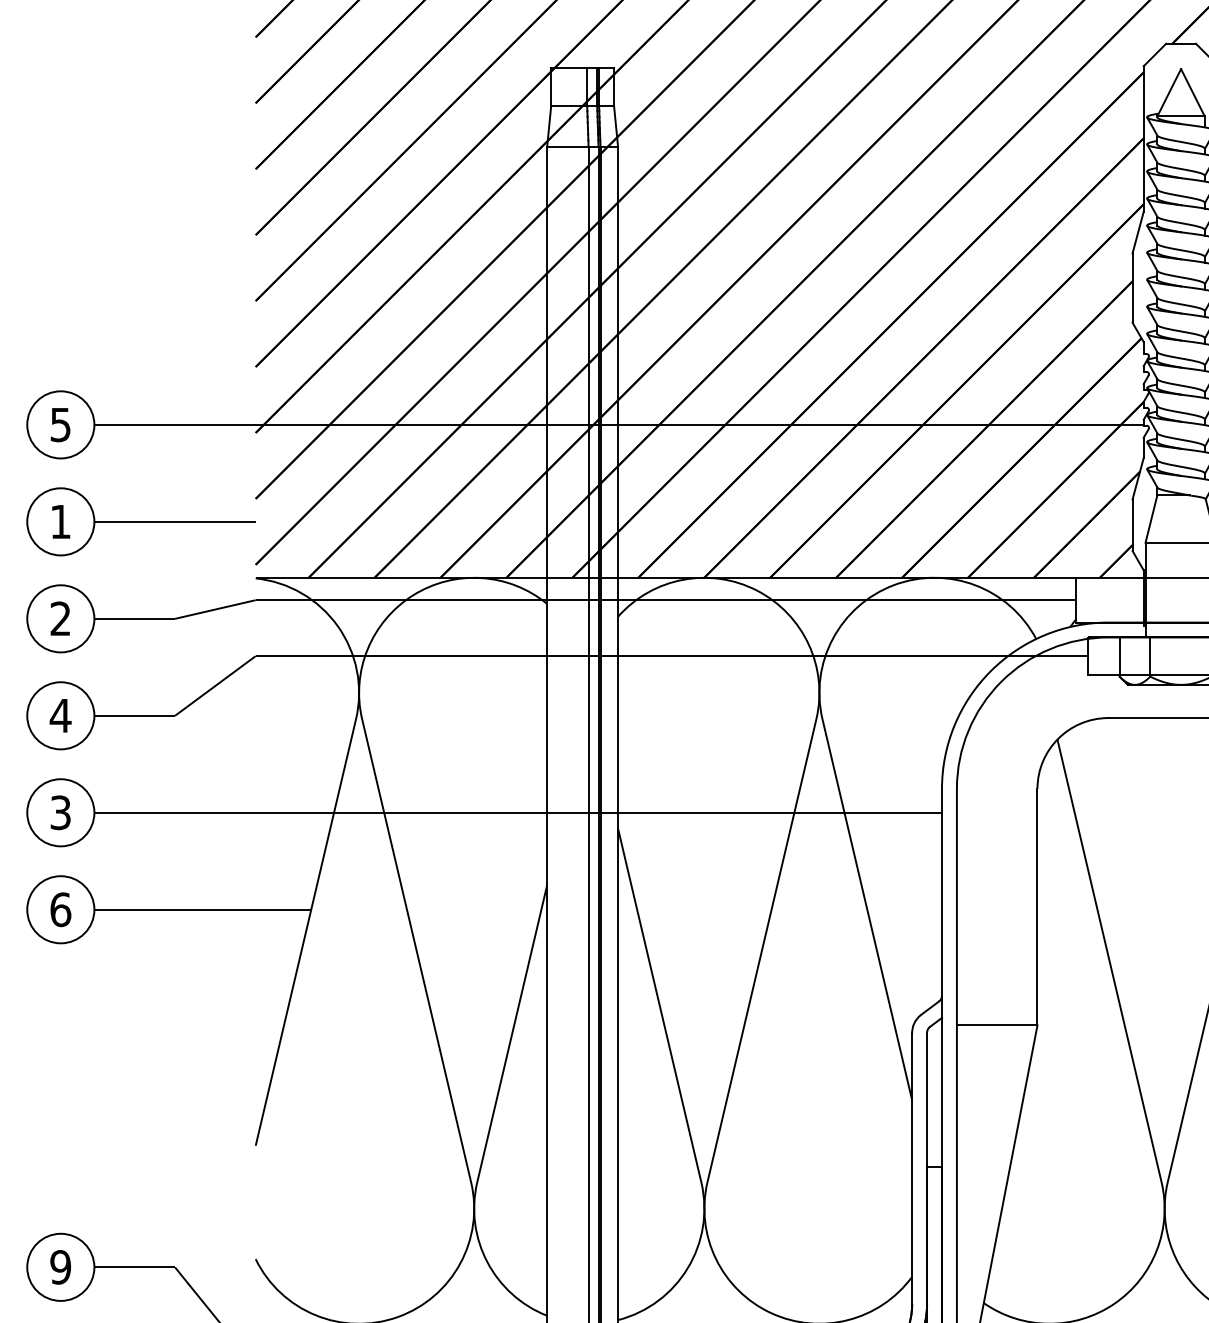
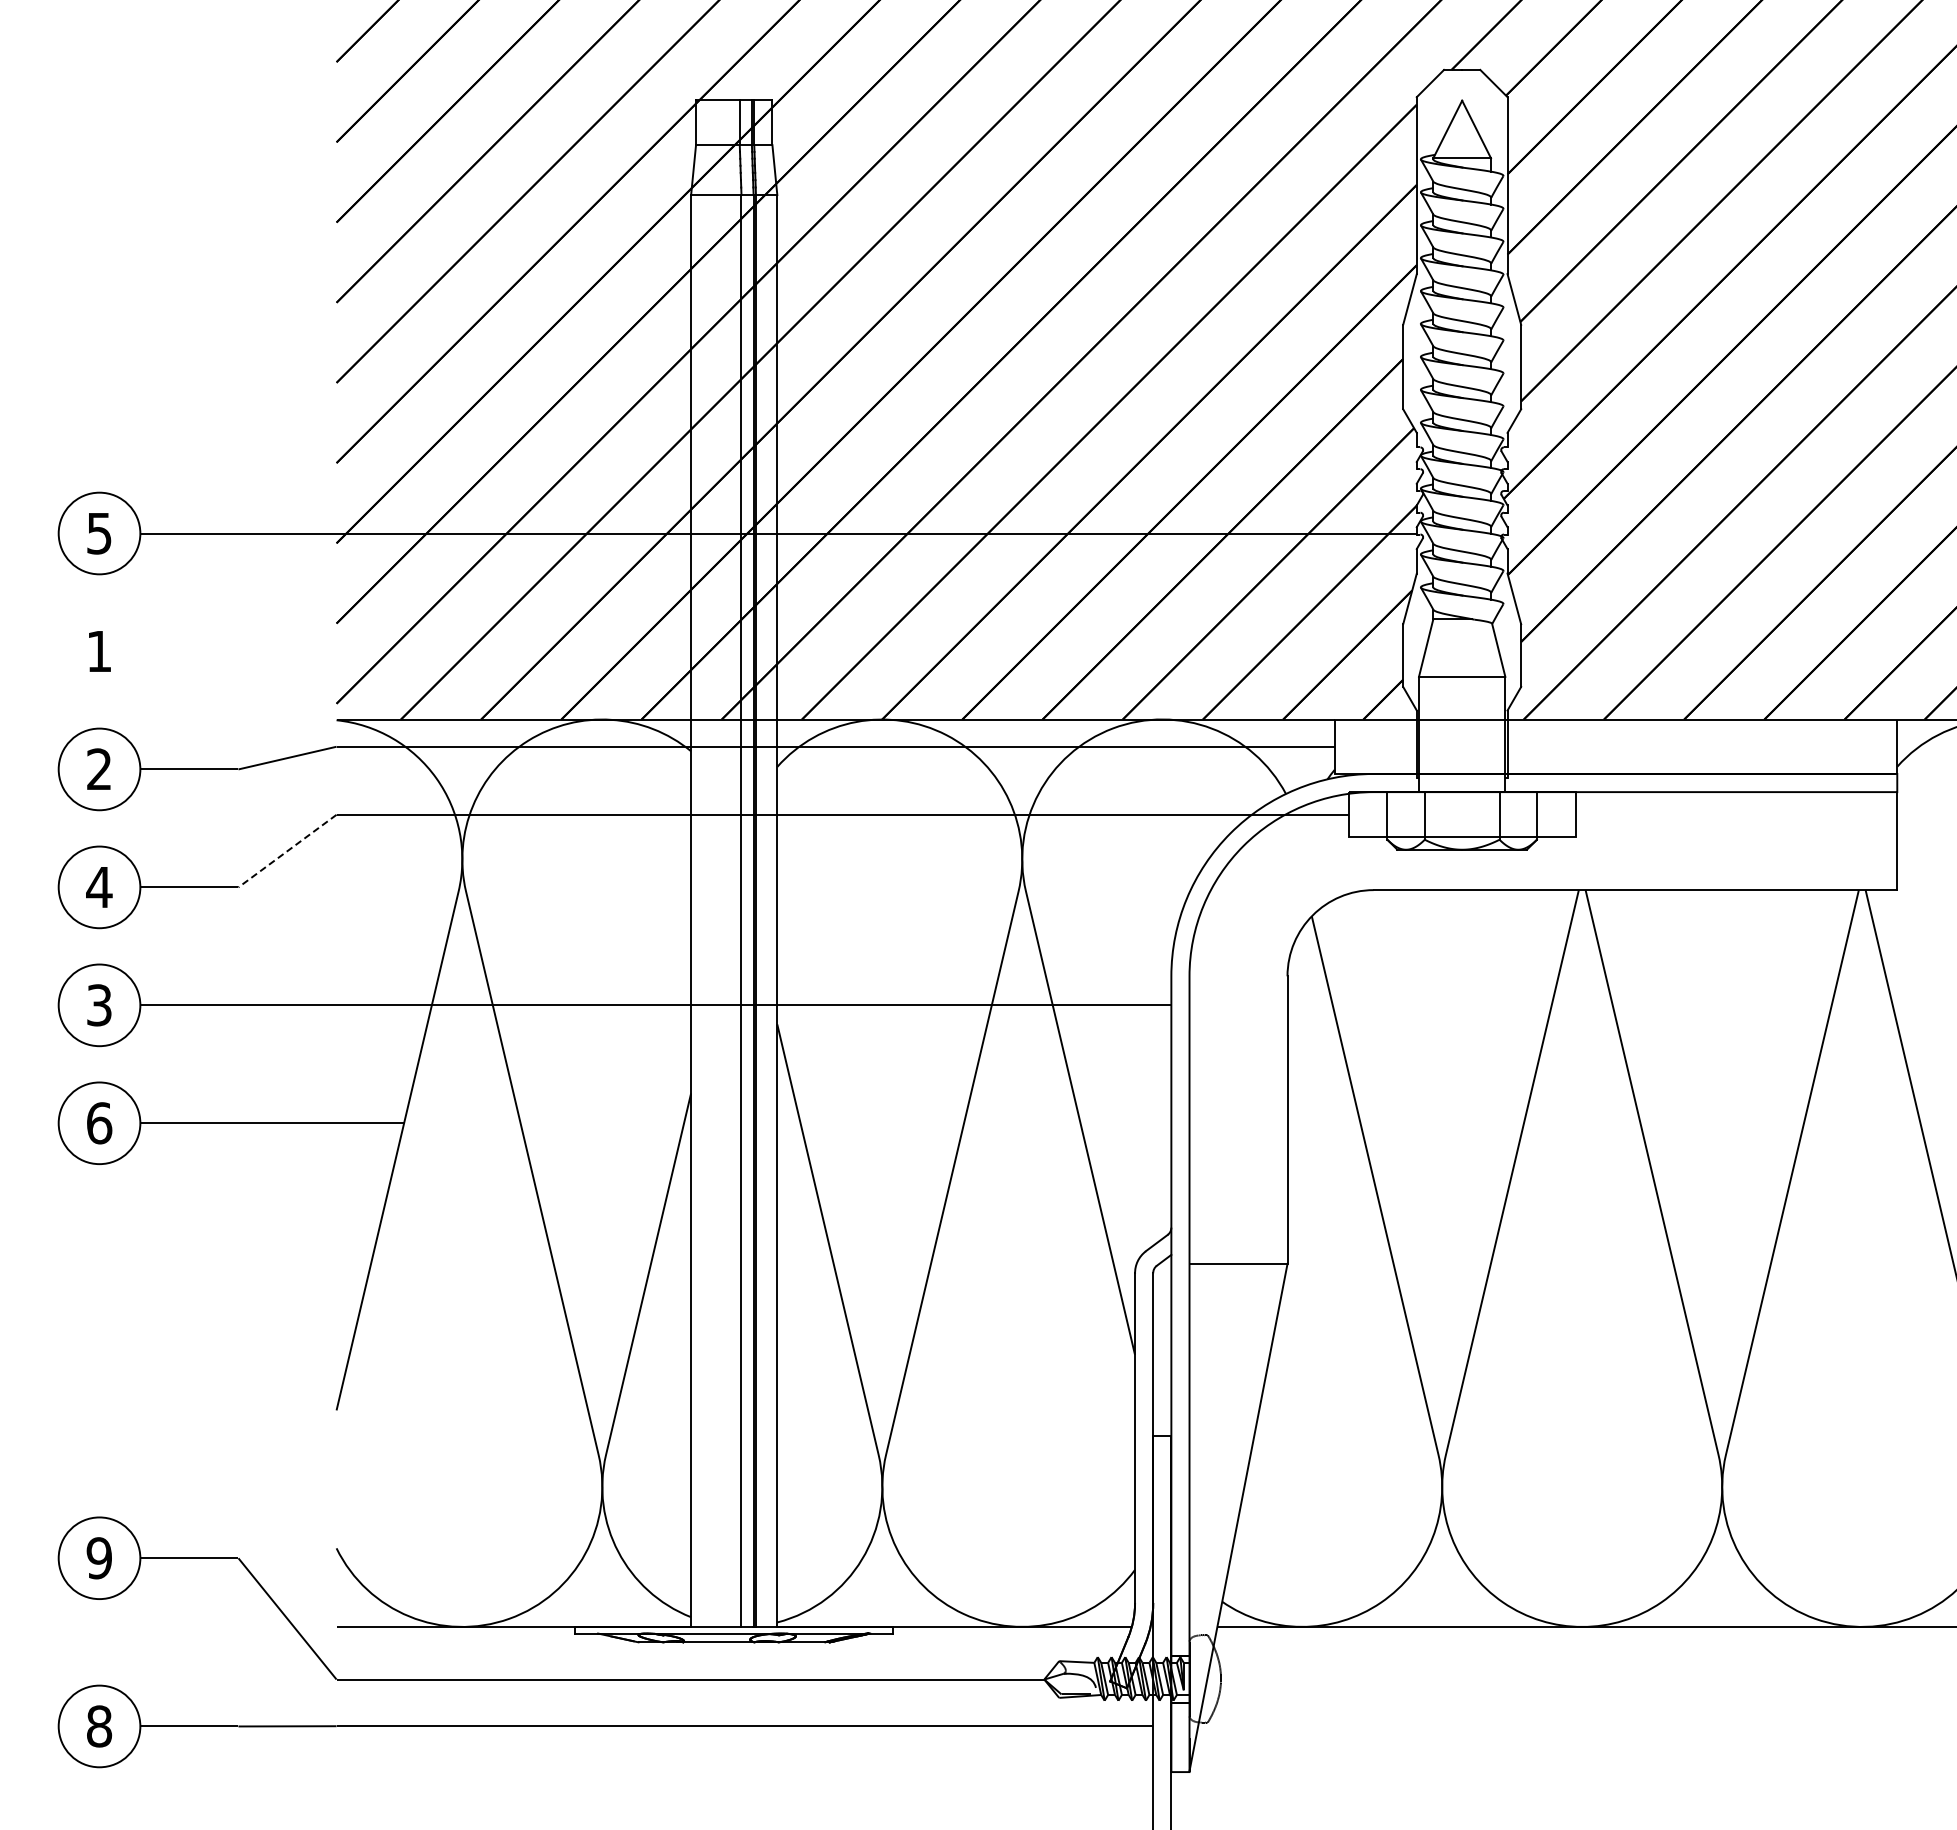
part: (140, 521) -> (196, 651), removed
line: (215, 686) -> (287, 851), solid -> dashed

